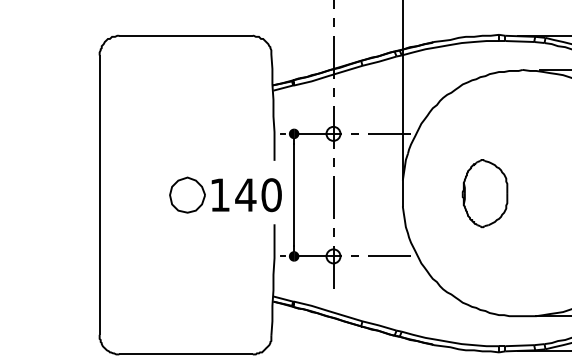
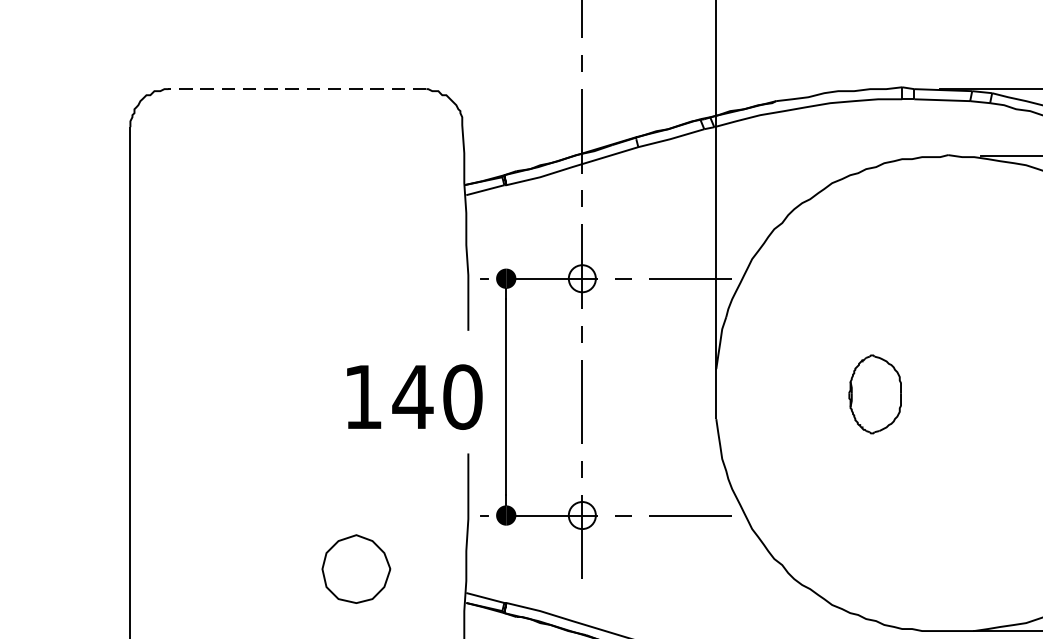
line: (186, 35) -> (298, 88), solid -> dashed
part: (484, 193) -> (874, 393), size x0.6
part: (187, 194) -> (356, 567), moved

